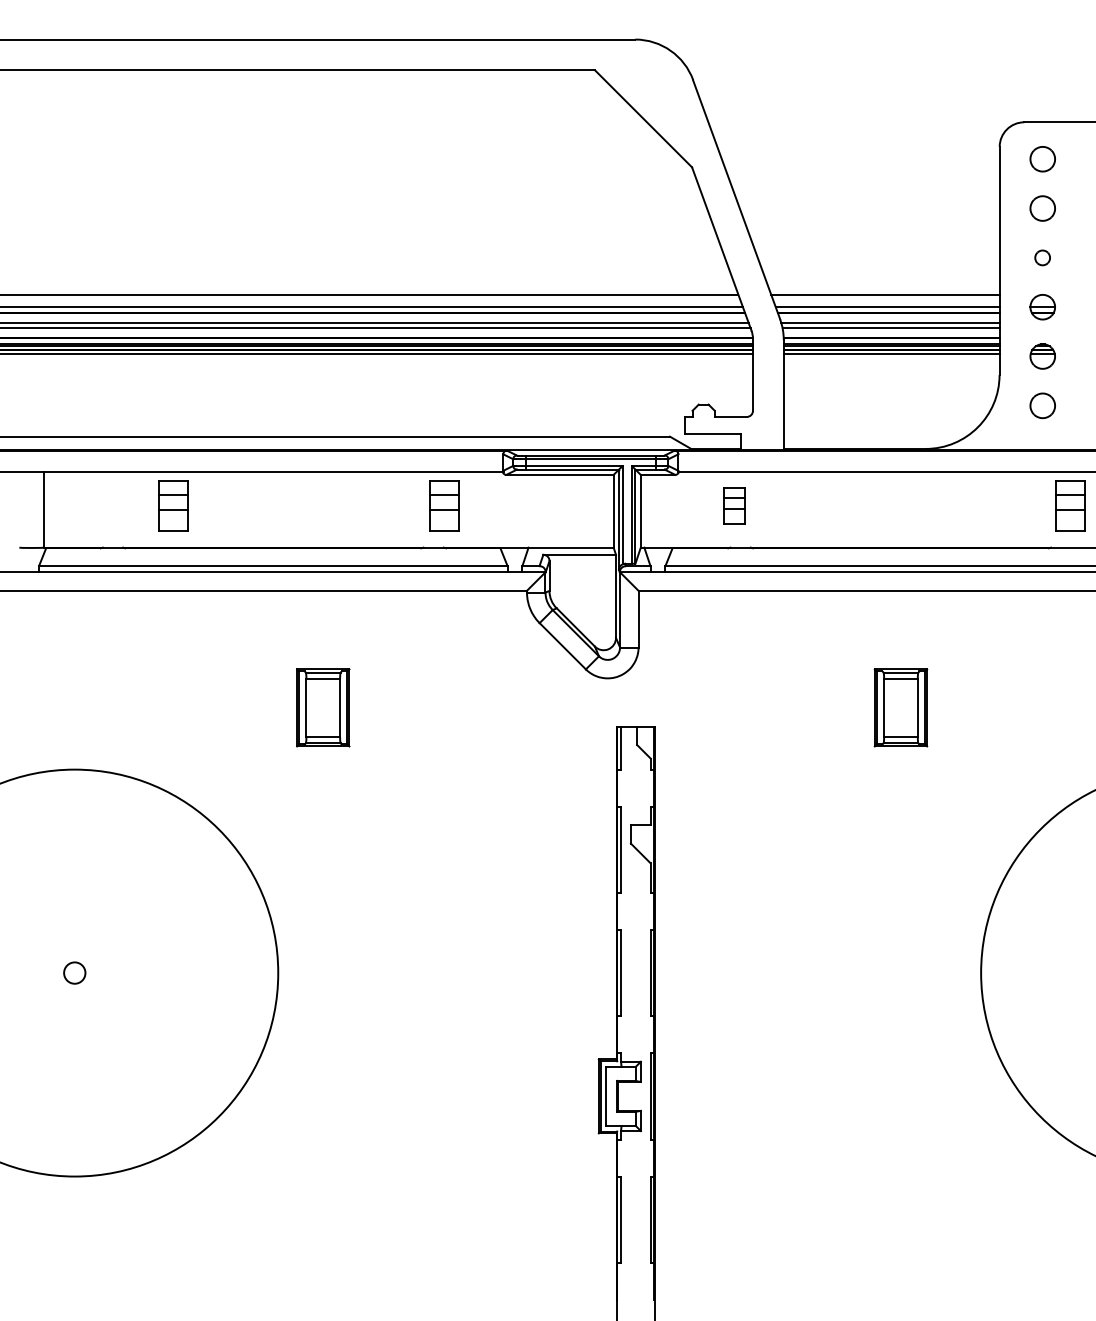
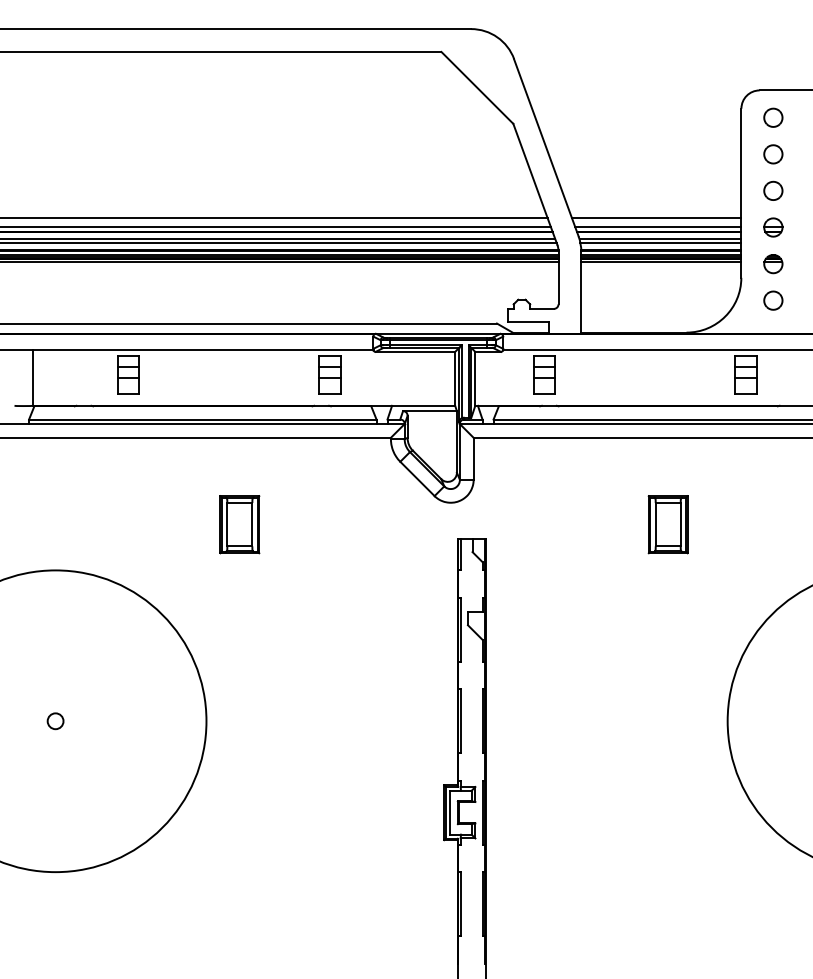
part: (1042, 257) -> (773, 190), size x1.67
part: (734, 505) -> (544, 374), size x1.43
part: (1070, 505) -> (745, 374), moved

